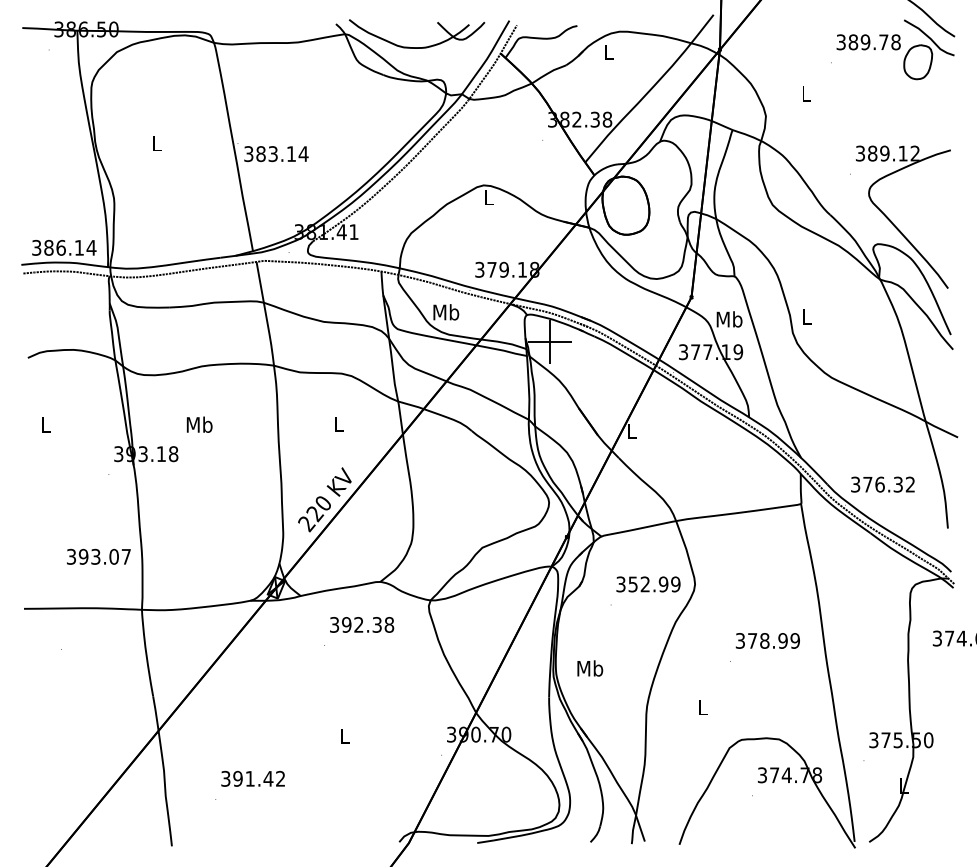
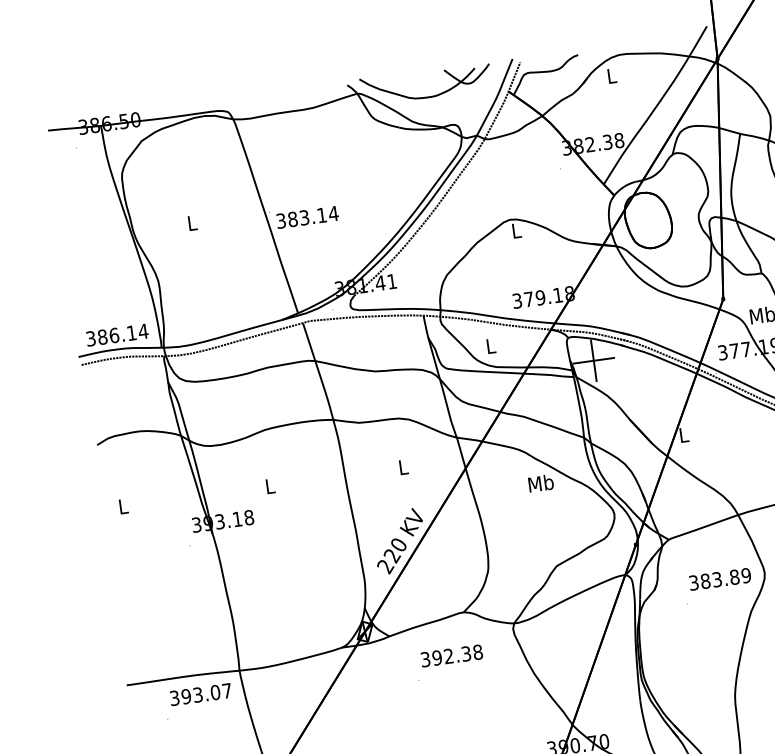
text: (446, 312) -> (491, 346), Mb -> L
text: (199, 424) -> (269, 485), Mb -> L
text: (98, 556) -> (200, 694), moved
text: (648, 584) -> (720, 579), 352.99 -> 383.89
text: (590, 668) -> (541, 483), moved

